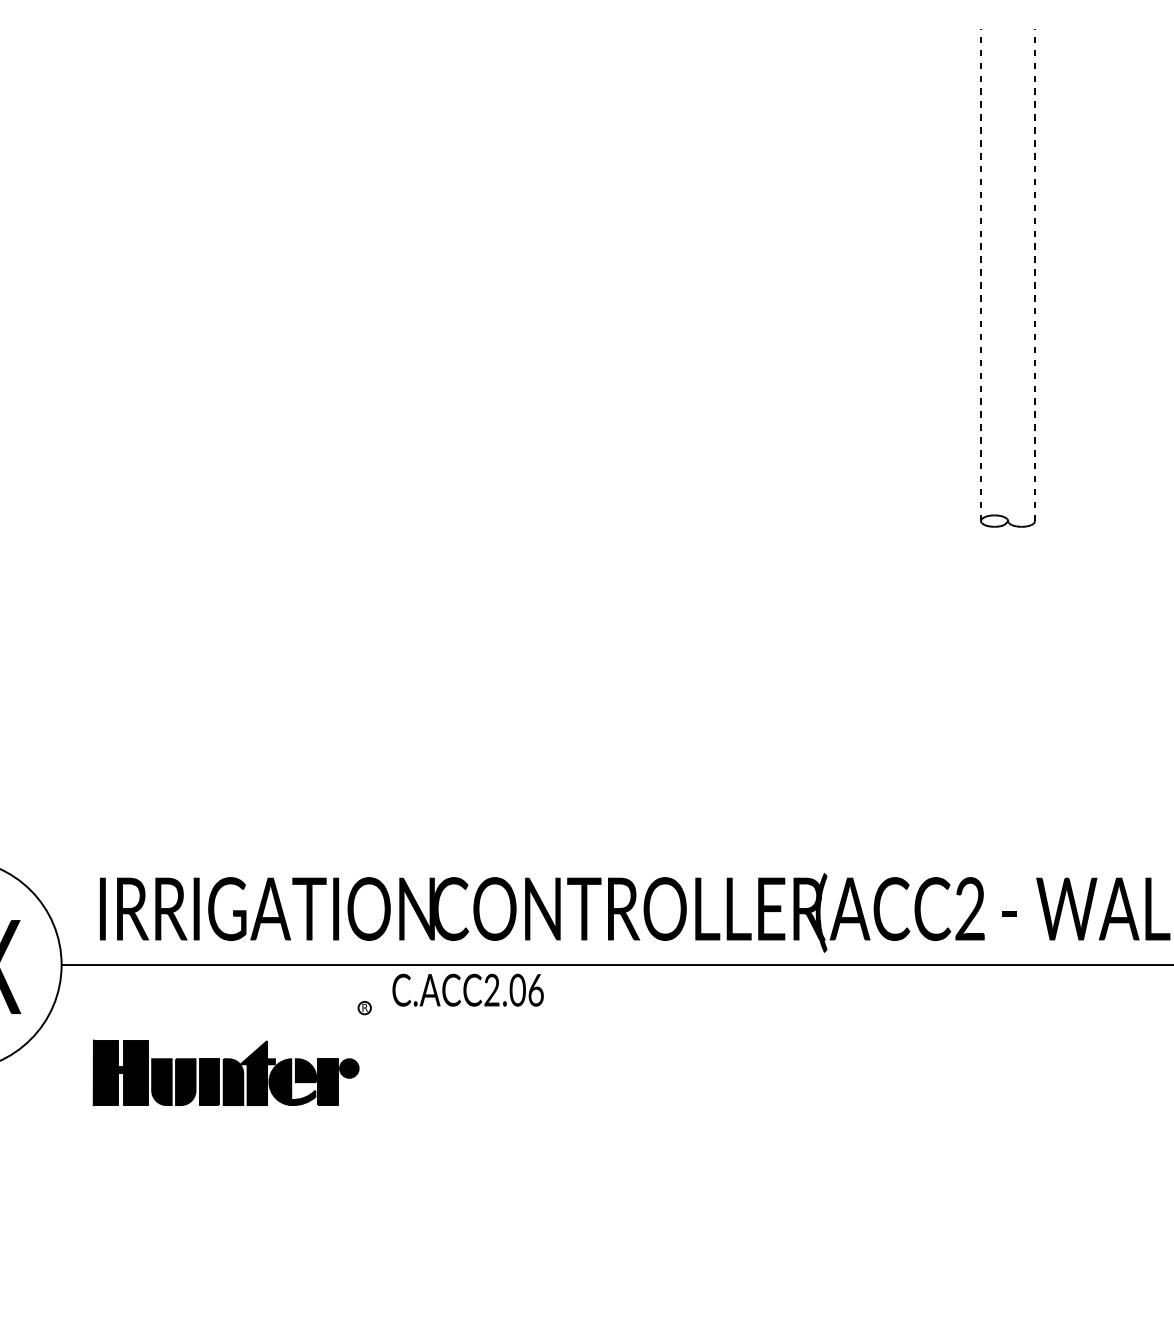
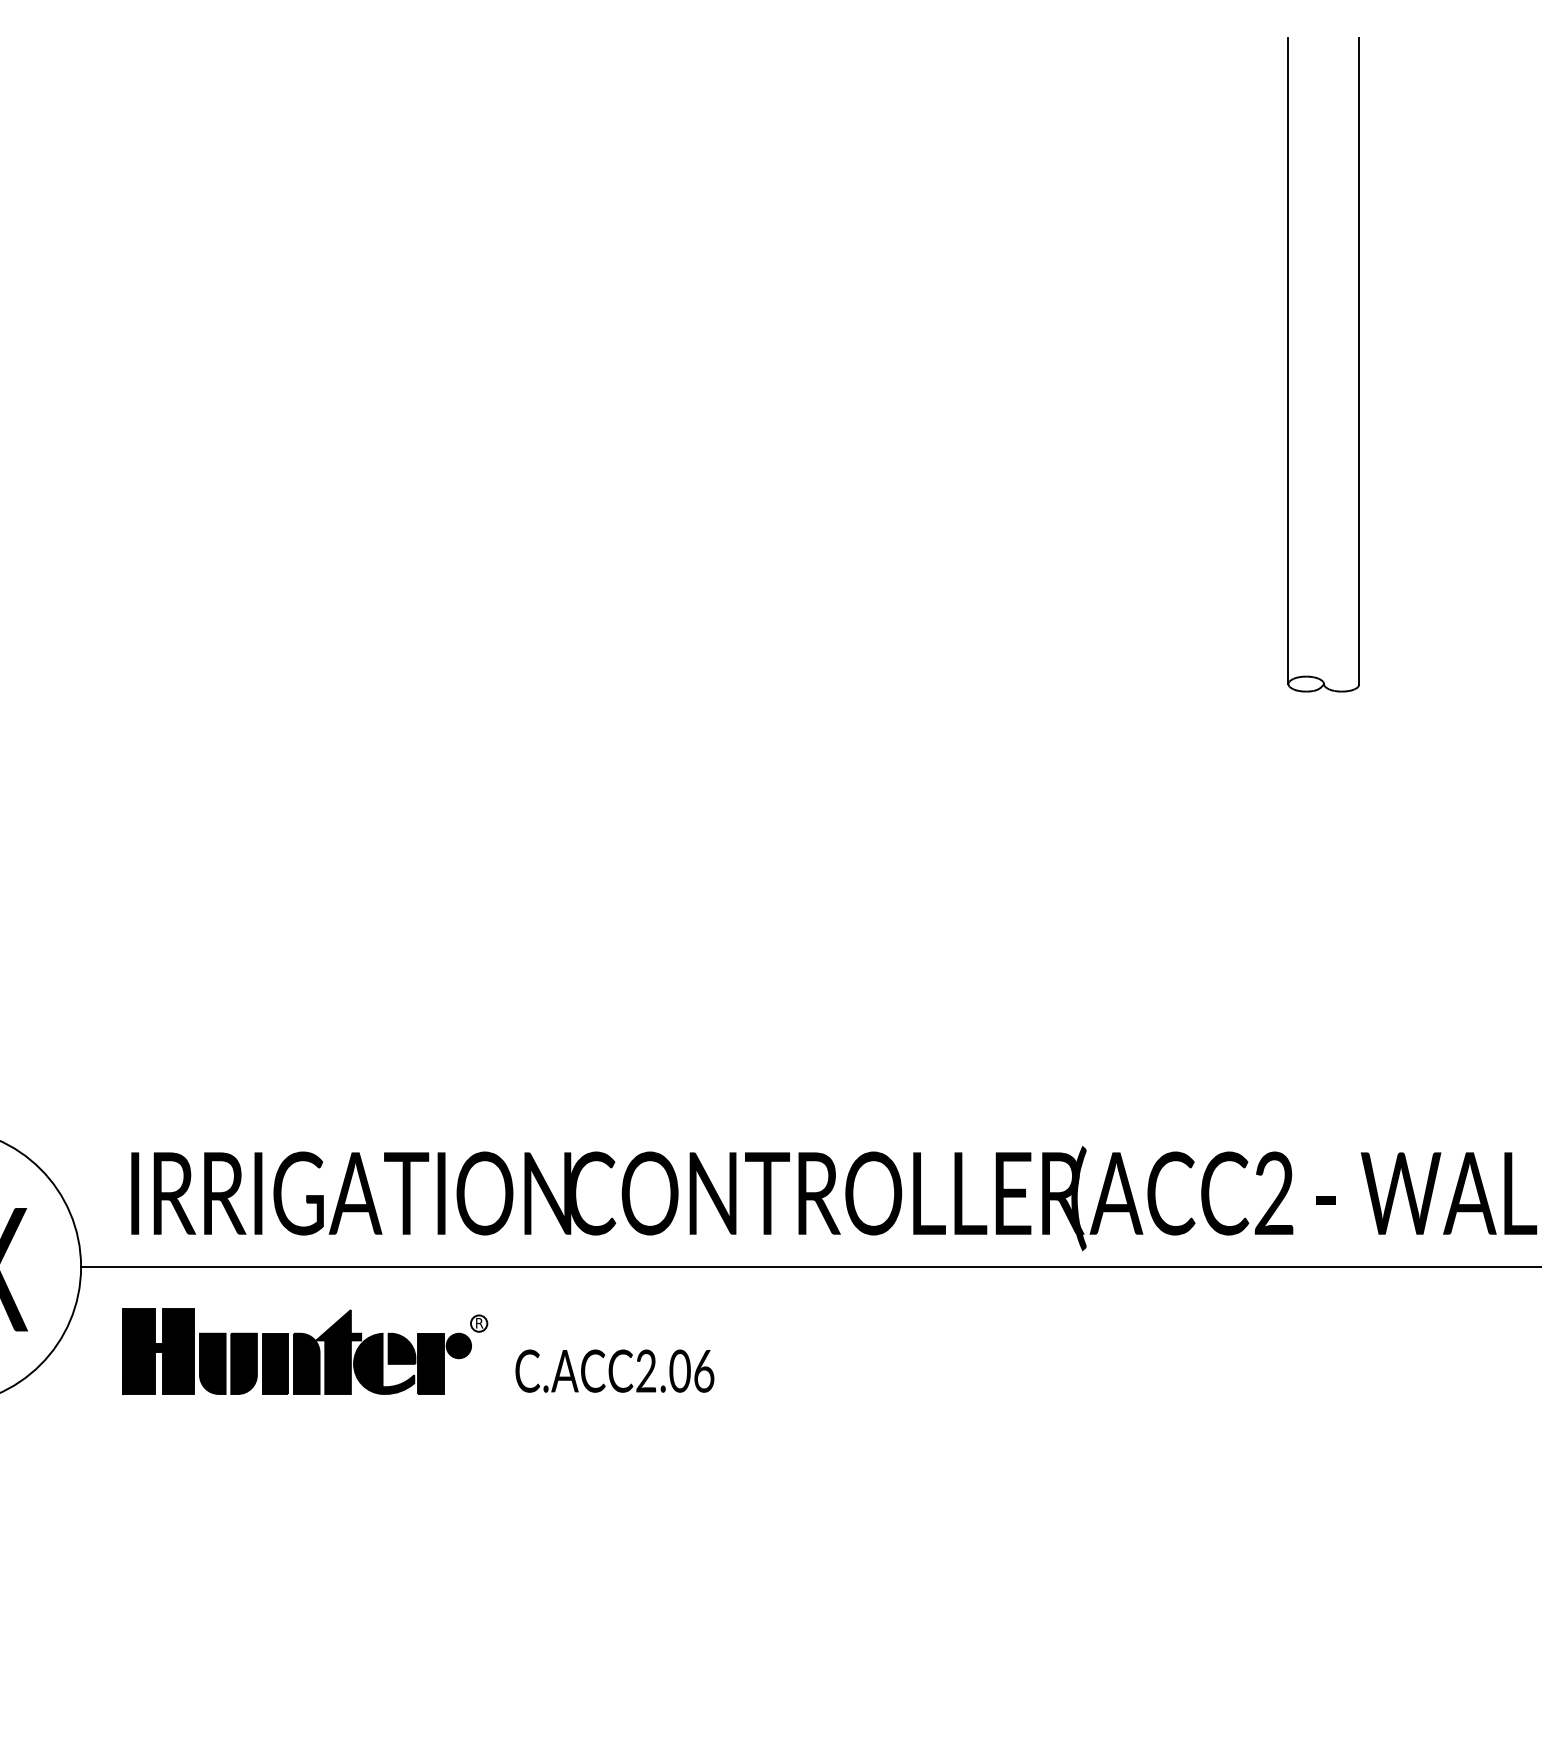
line: (981, 274) -> (1288, 360), dashed -> solid
line: (1035, 274) -> (1359, 360), dashed -> solid
text: (467, 989) -> (614, 1370), moved
part: (225, 1072) -> (296, 1351), moved

